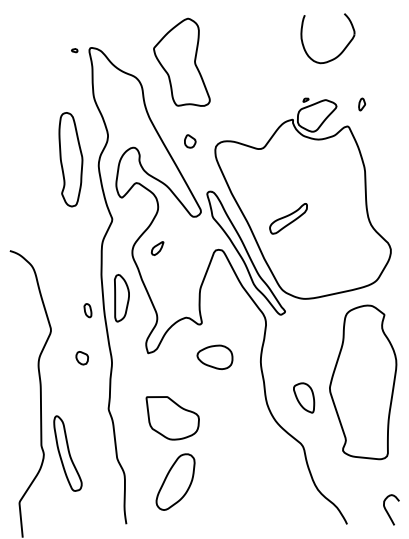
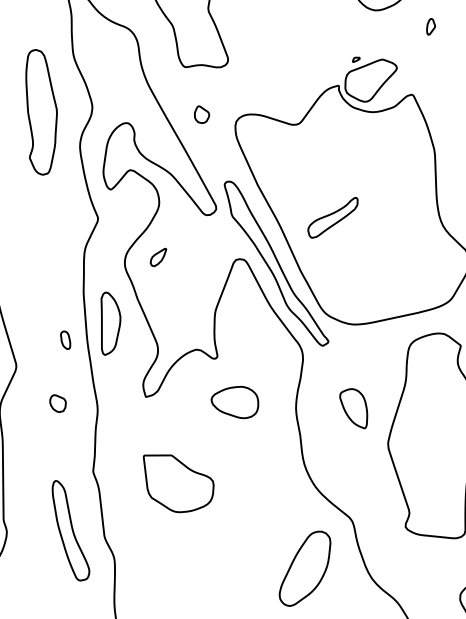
part: (361, 104) -> (430, 26), moved
part: (70, 159) -> (41, 112), moved
part: (304, 397) -> (354, 408), moved
part: (67, 453) -> (70, 530), moved
part: (175, 481) -> (304, 567), moved

